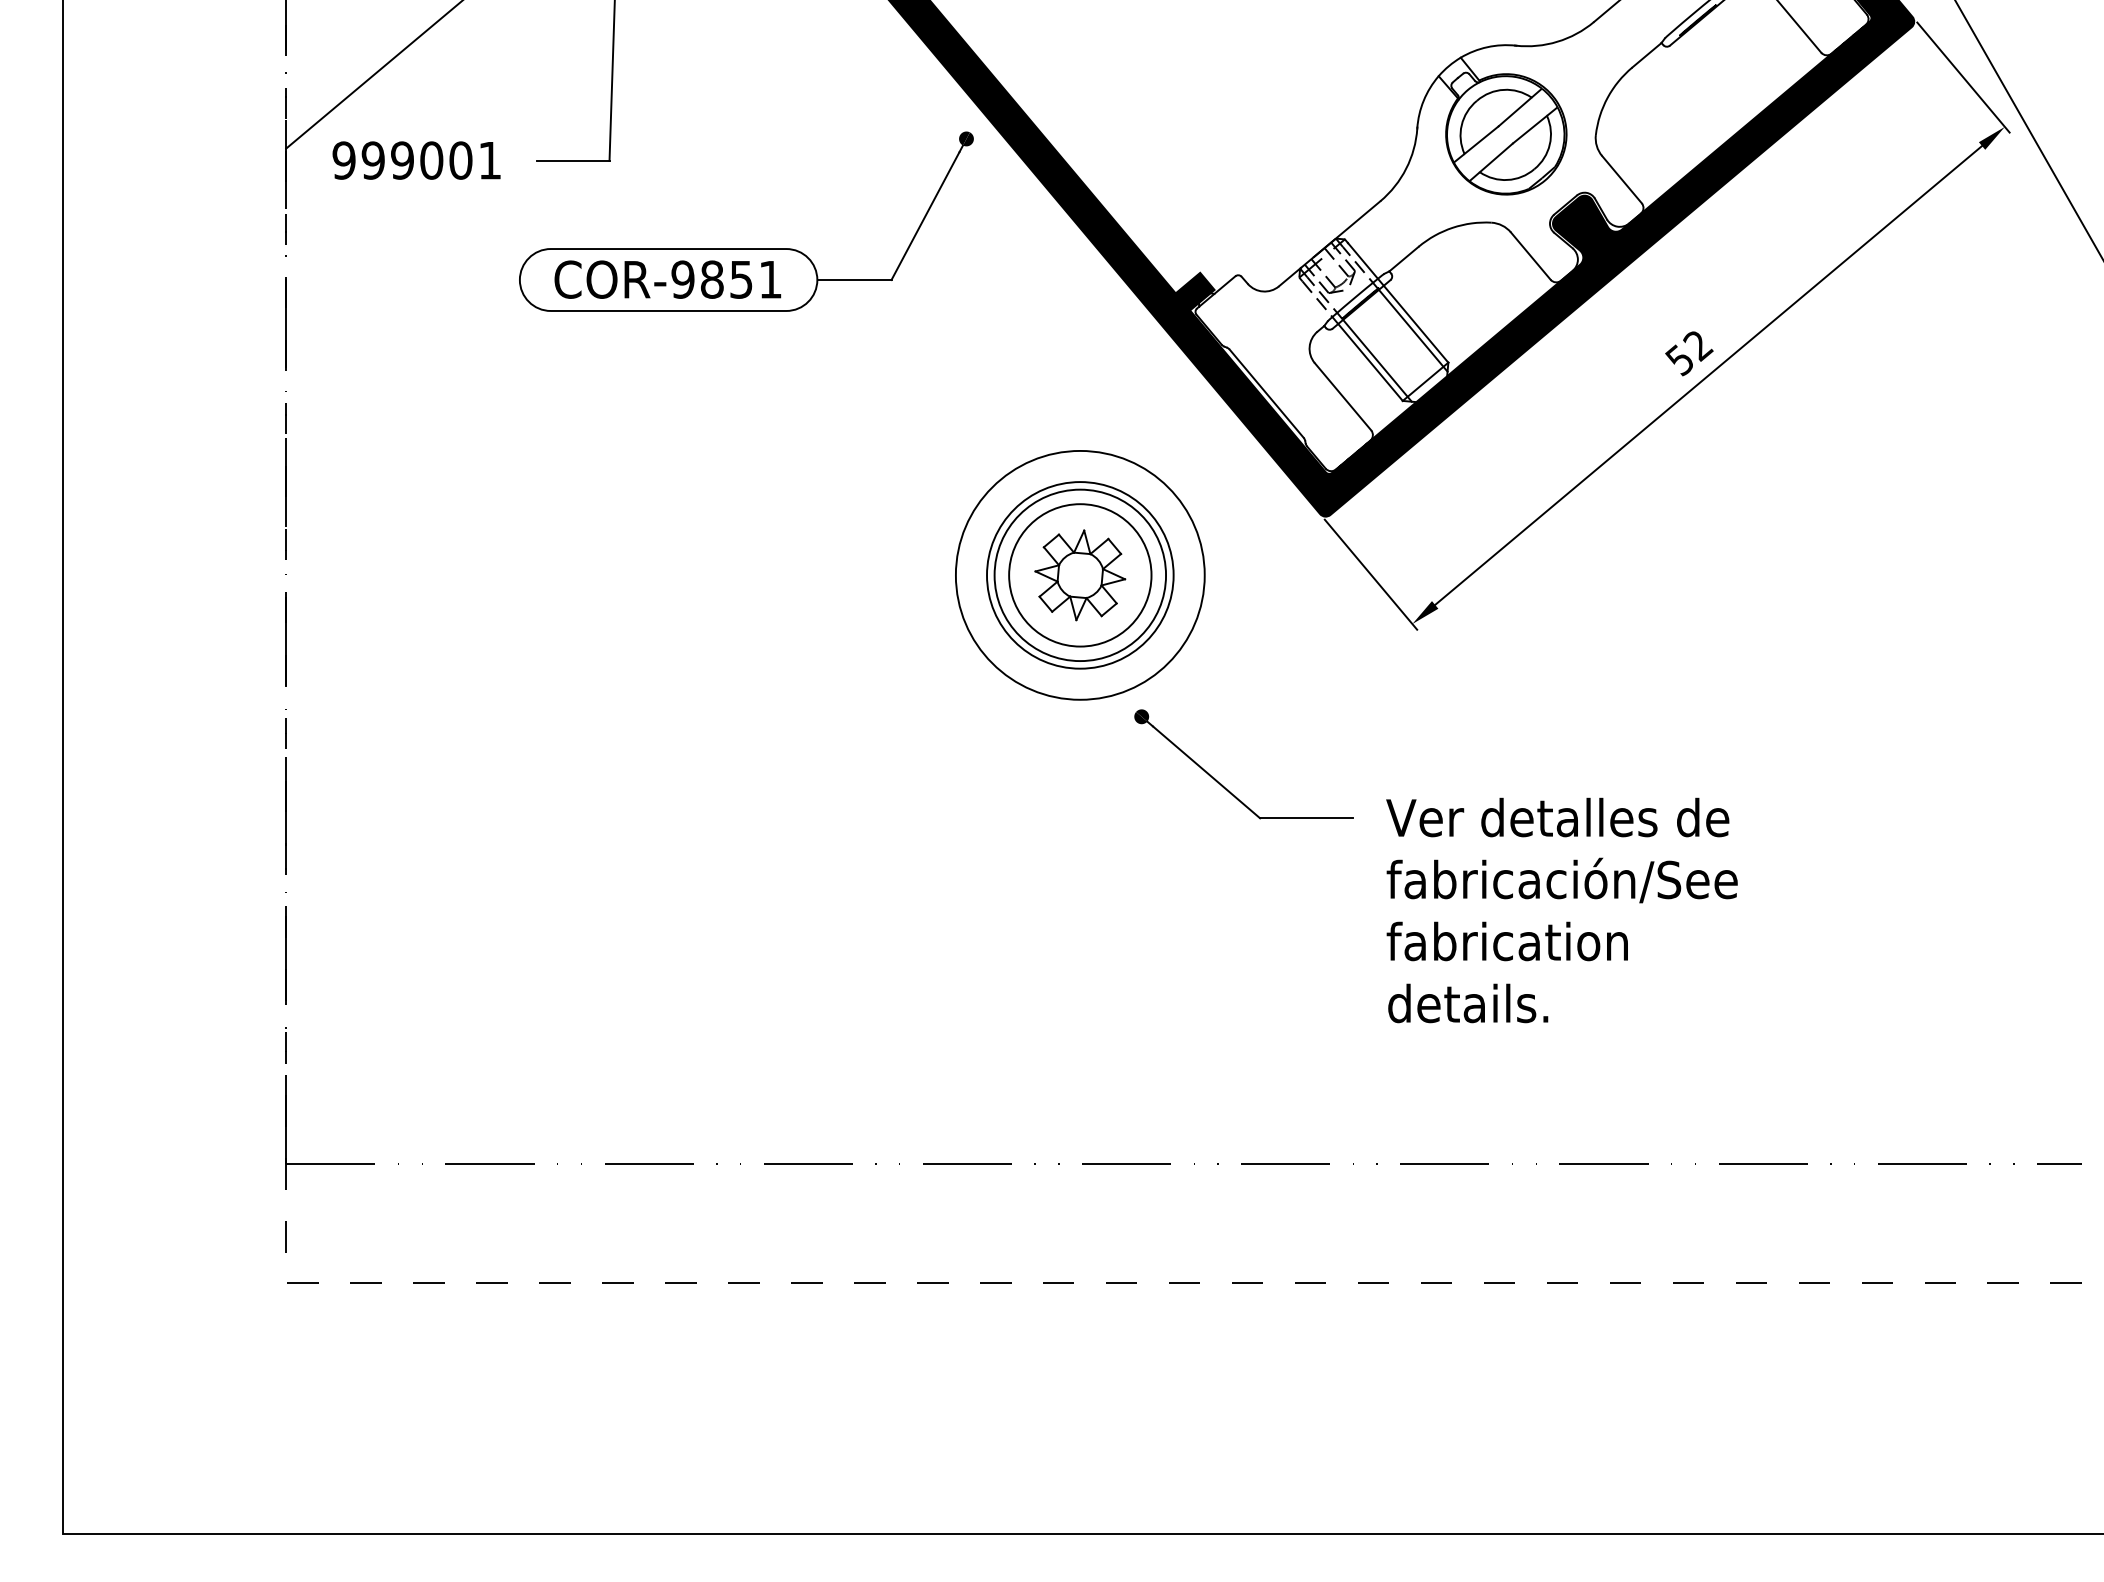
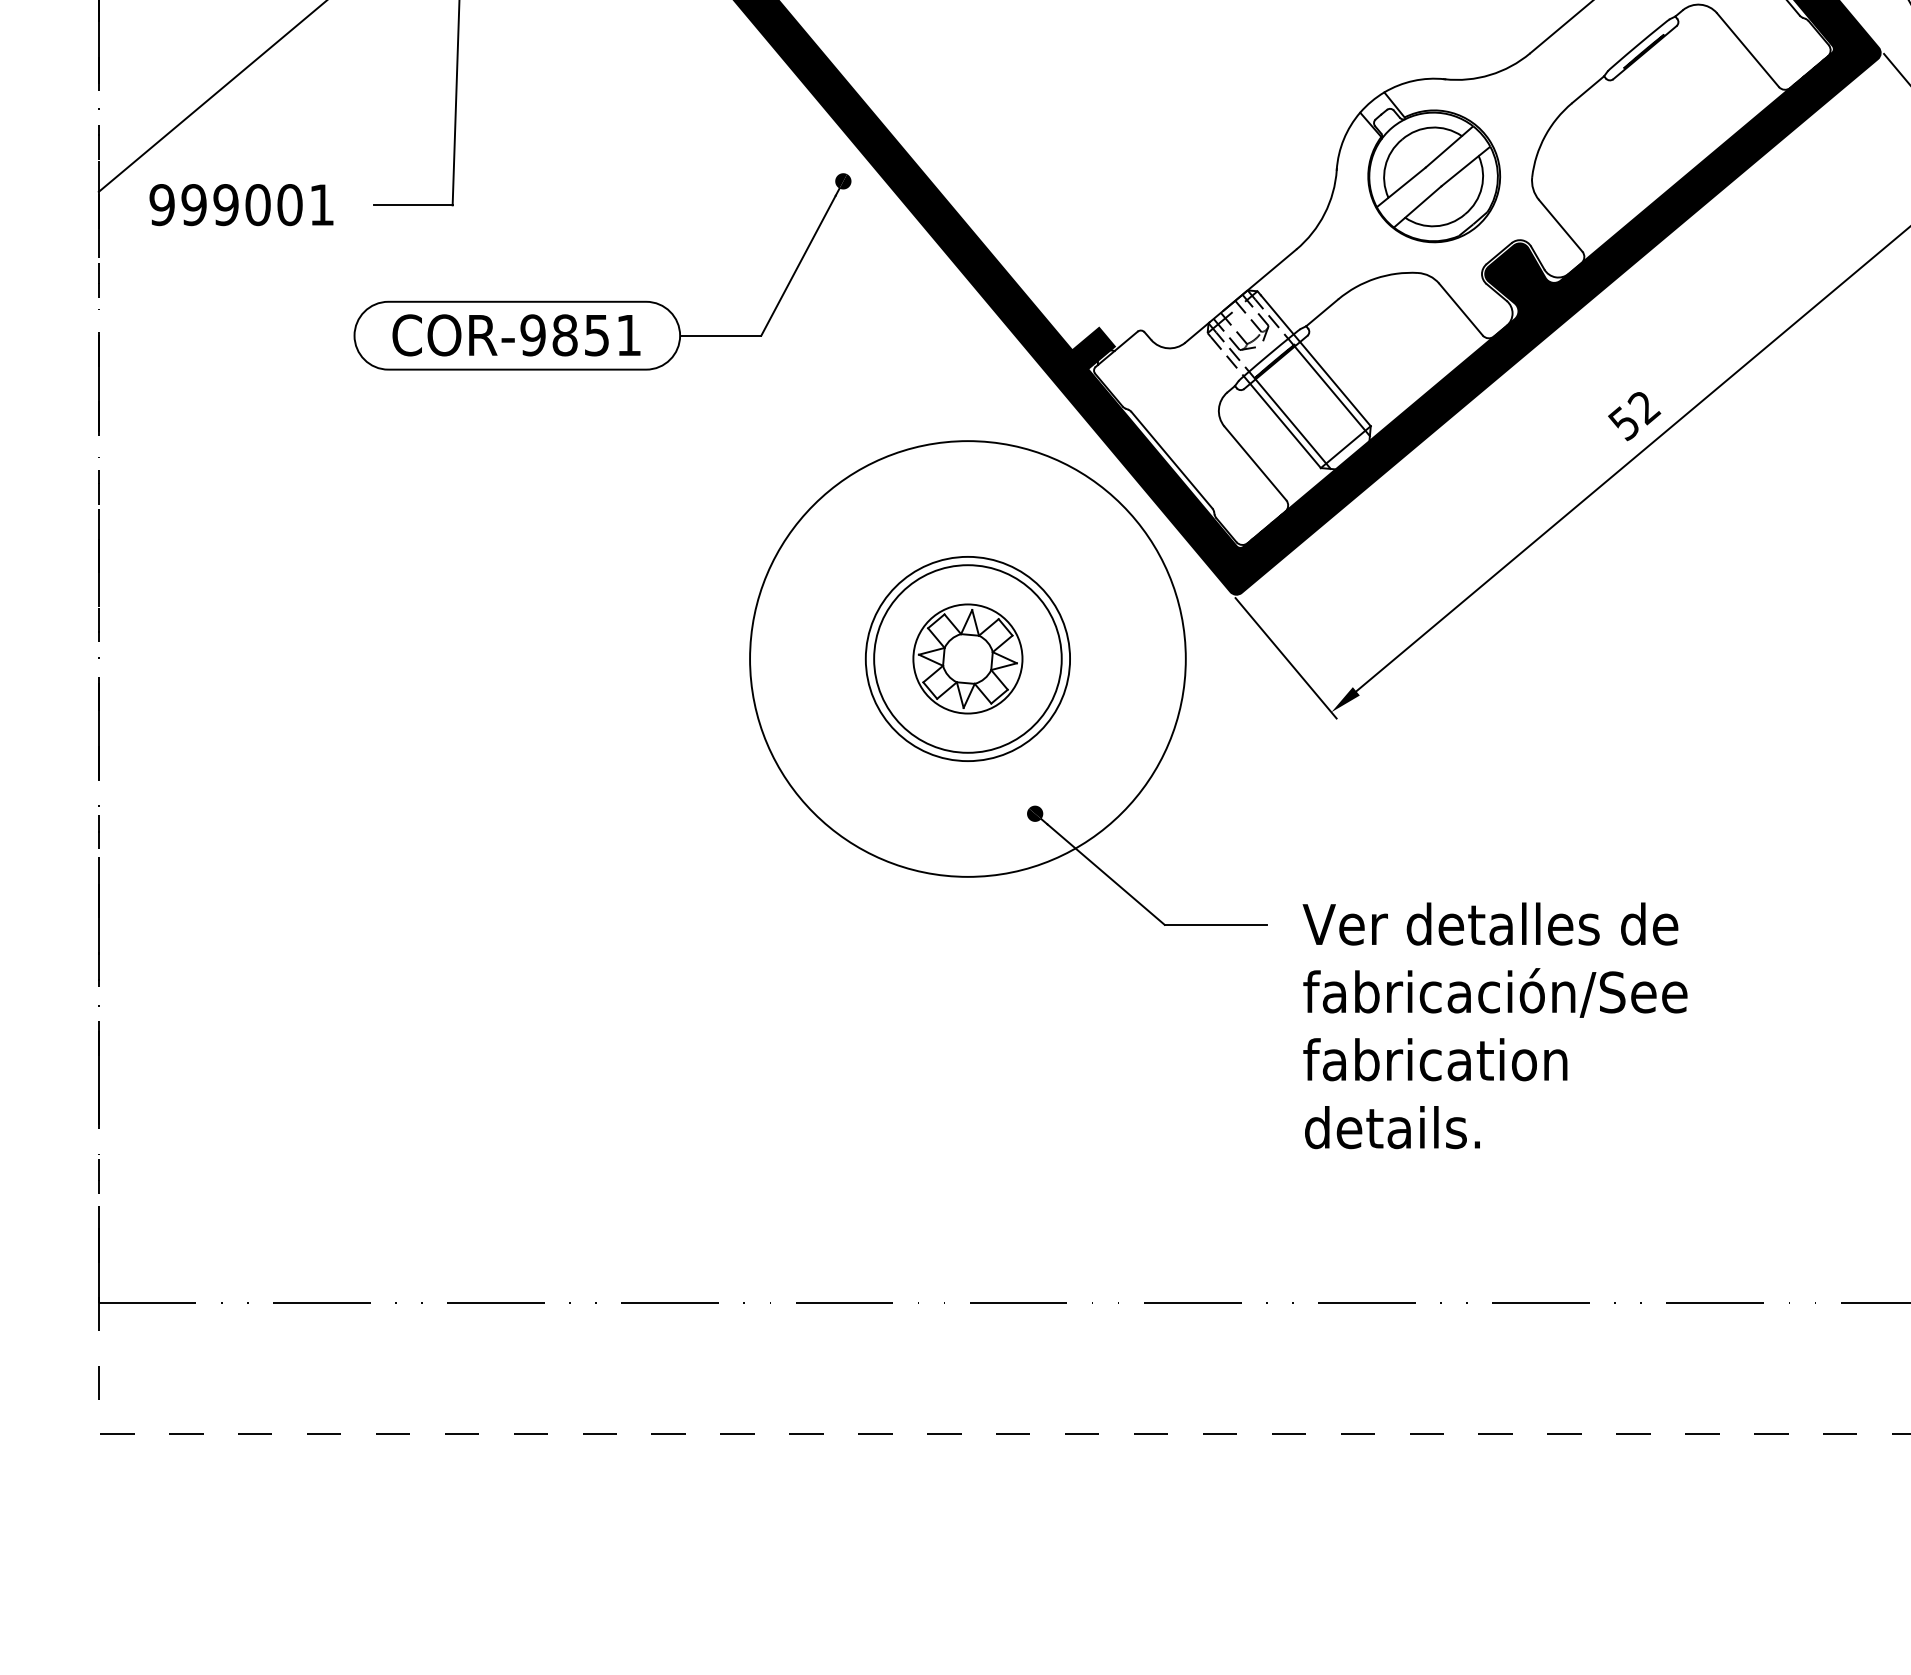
circle: (1079, 574) -> (967, 658), size x1.6
circle: (1080, 575) -> (968, 659), size x0.7

